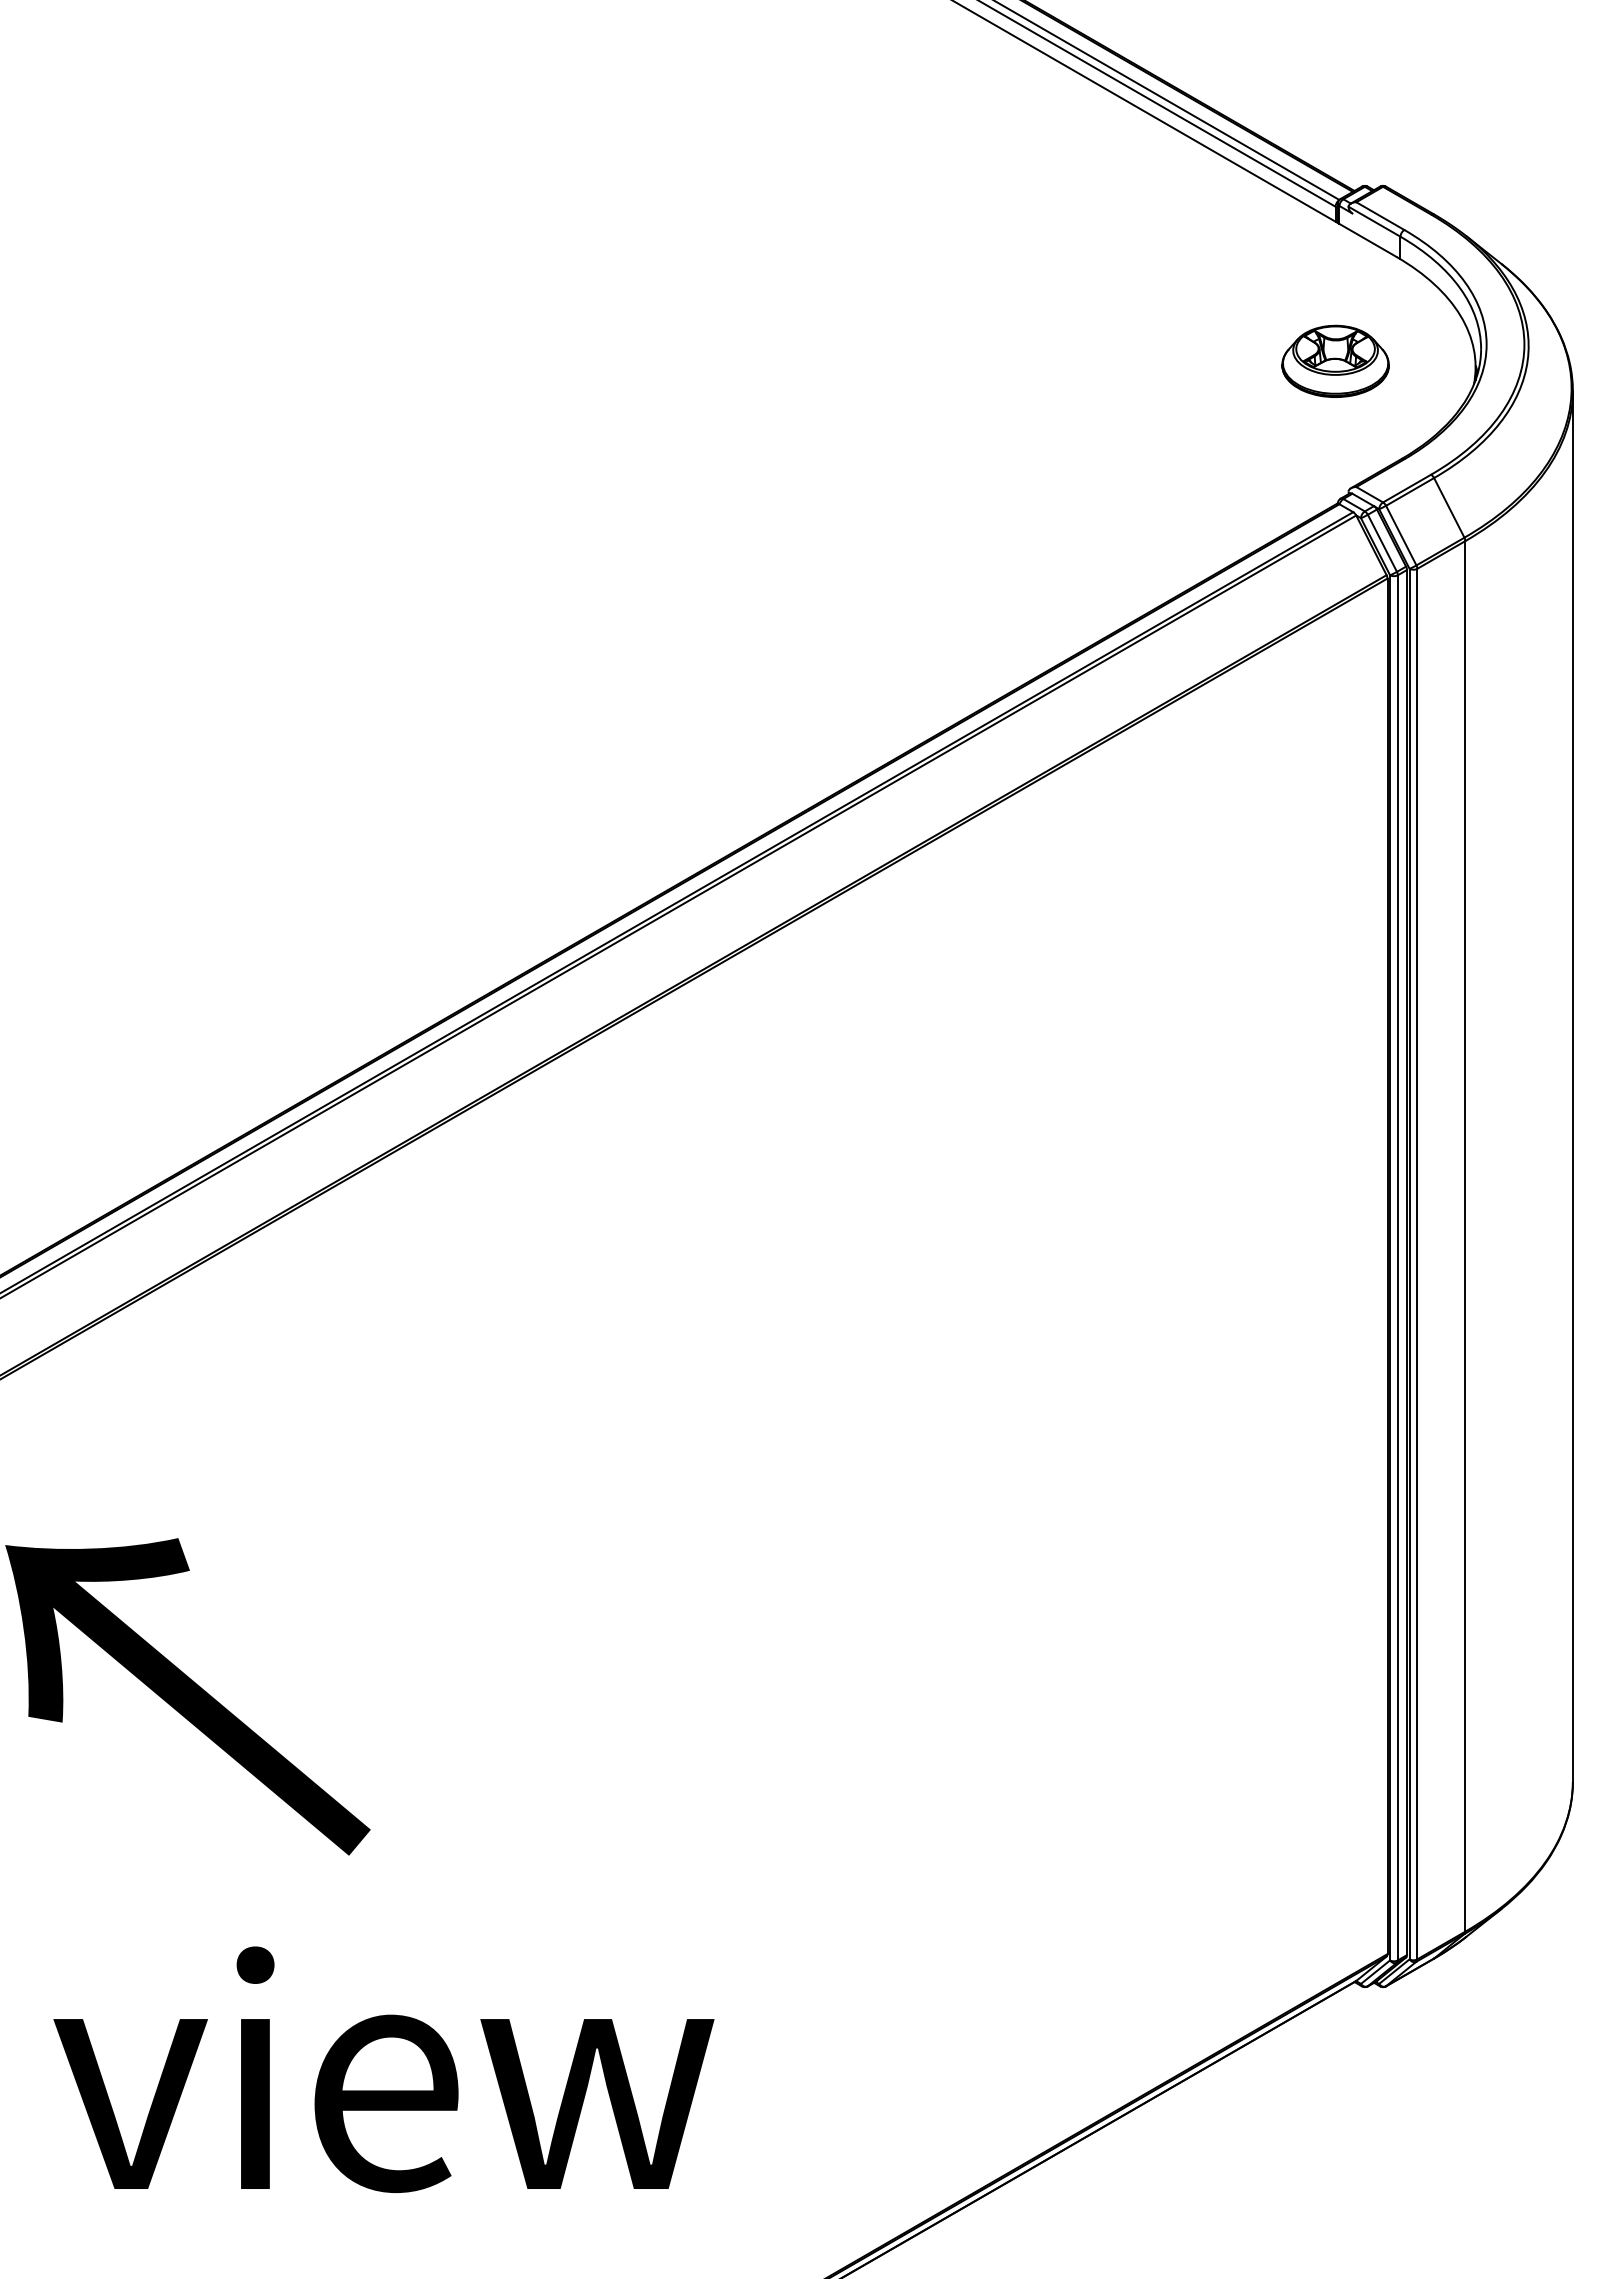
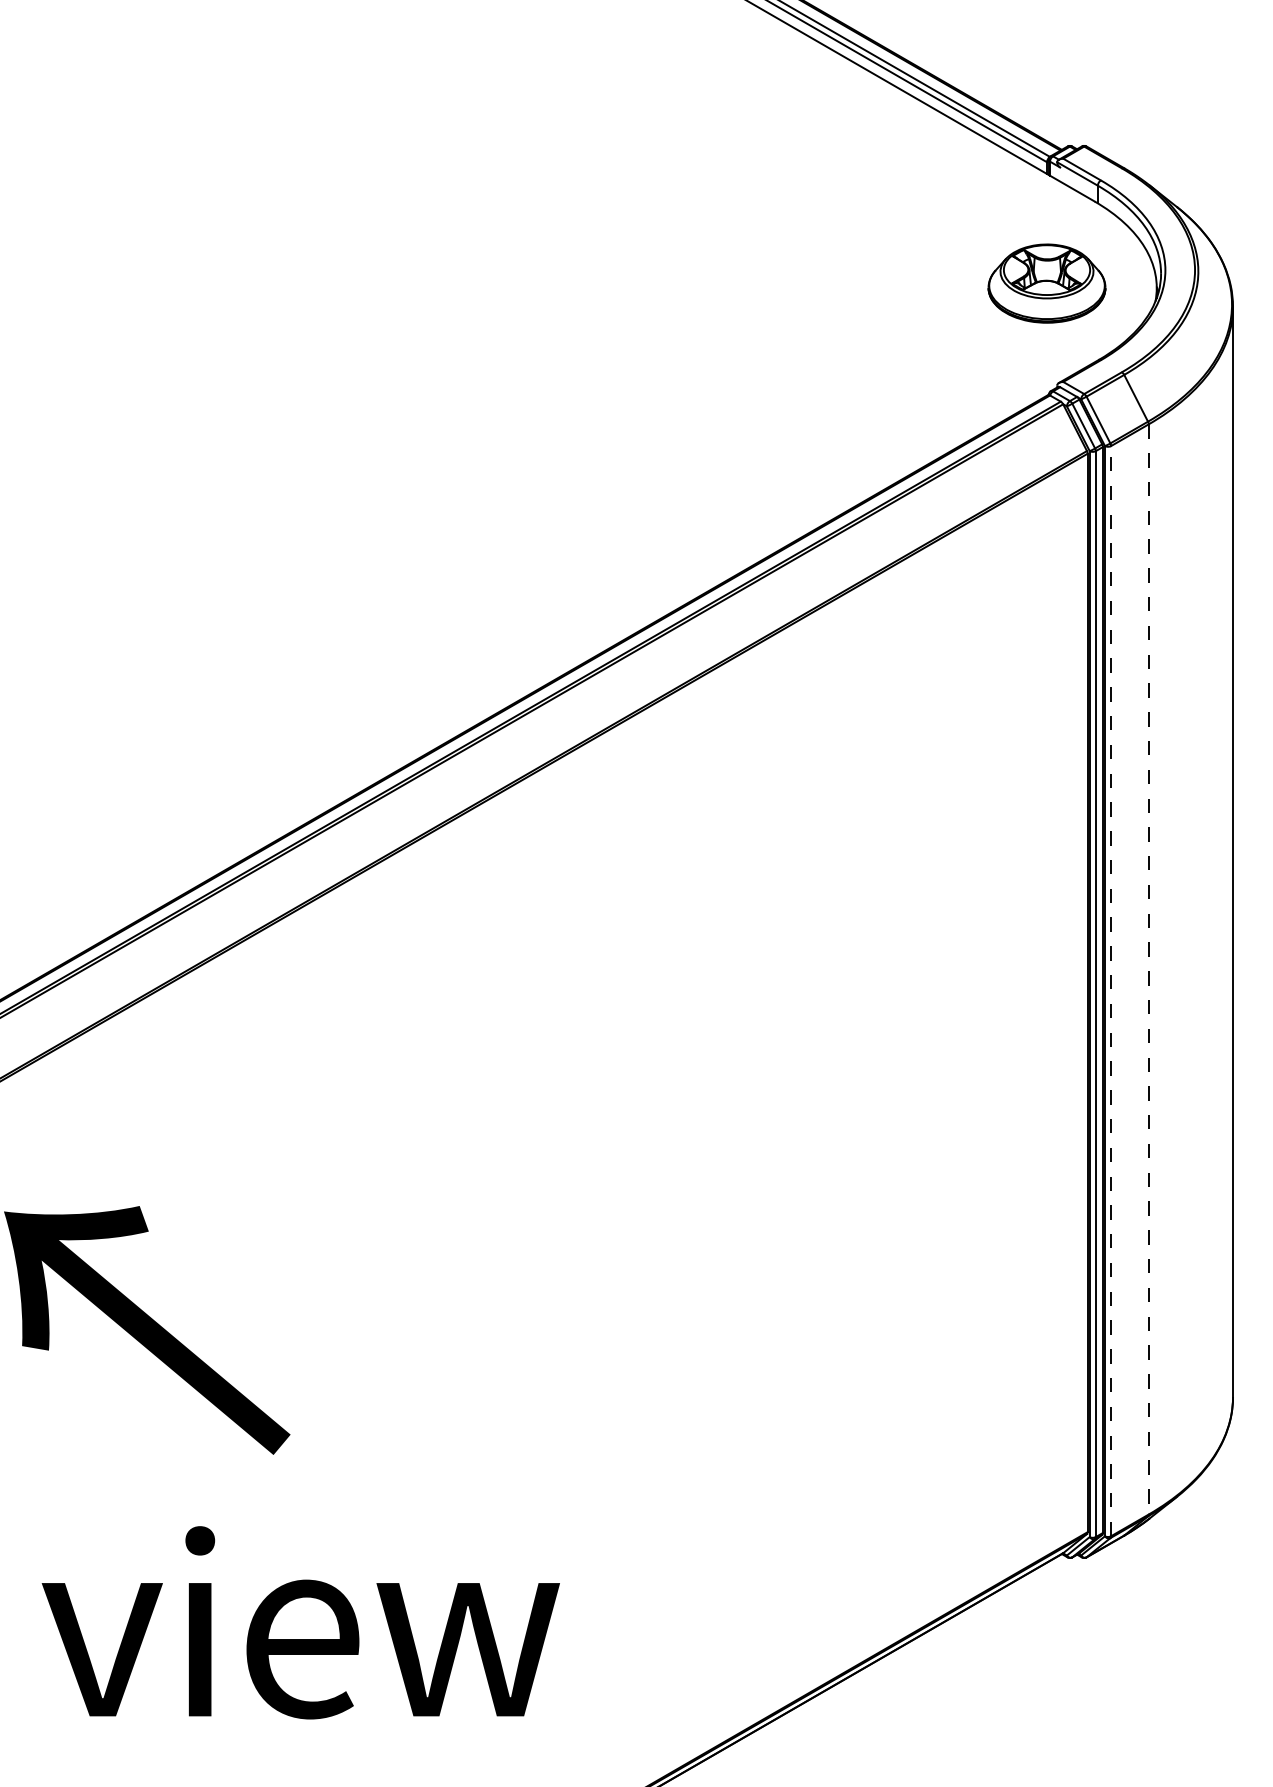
part: (1335, 360) -> (1046, 282), size x1.4
line: (1465, 1236) -> (1148, 969), solid -> dashed
line: (1417, 1263) -> (1111, 990), solid -> dashed

